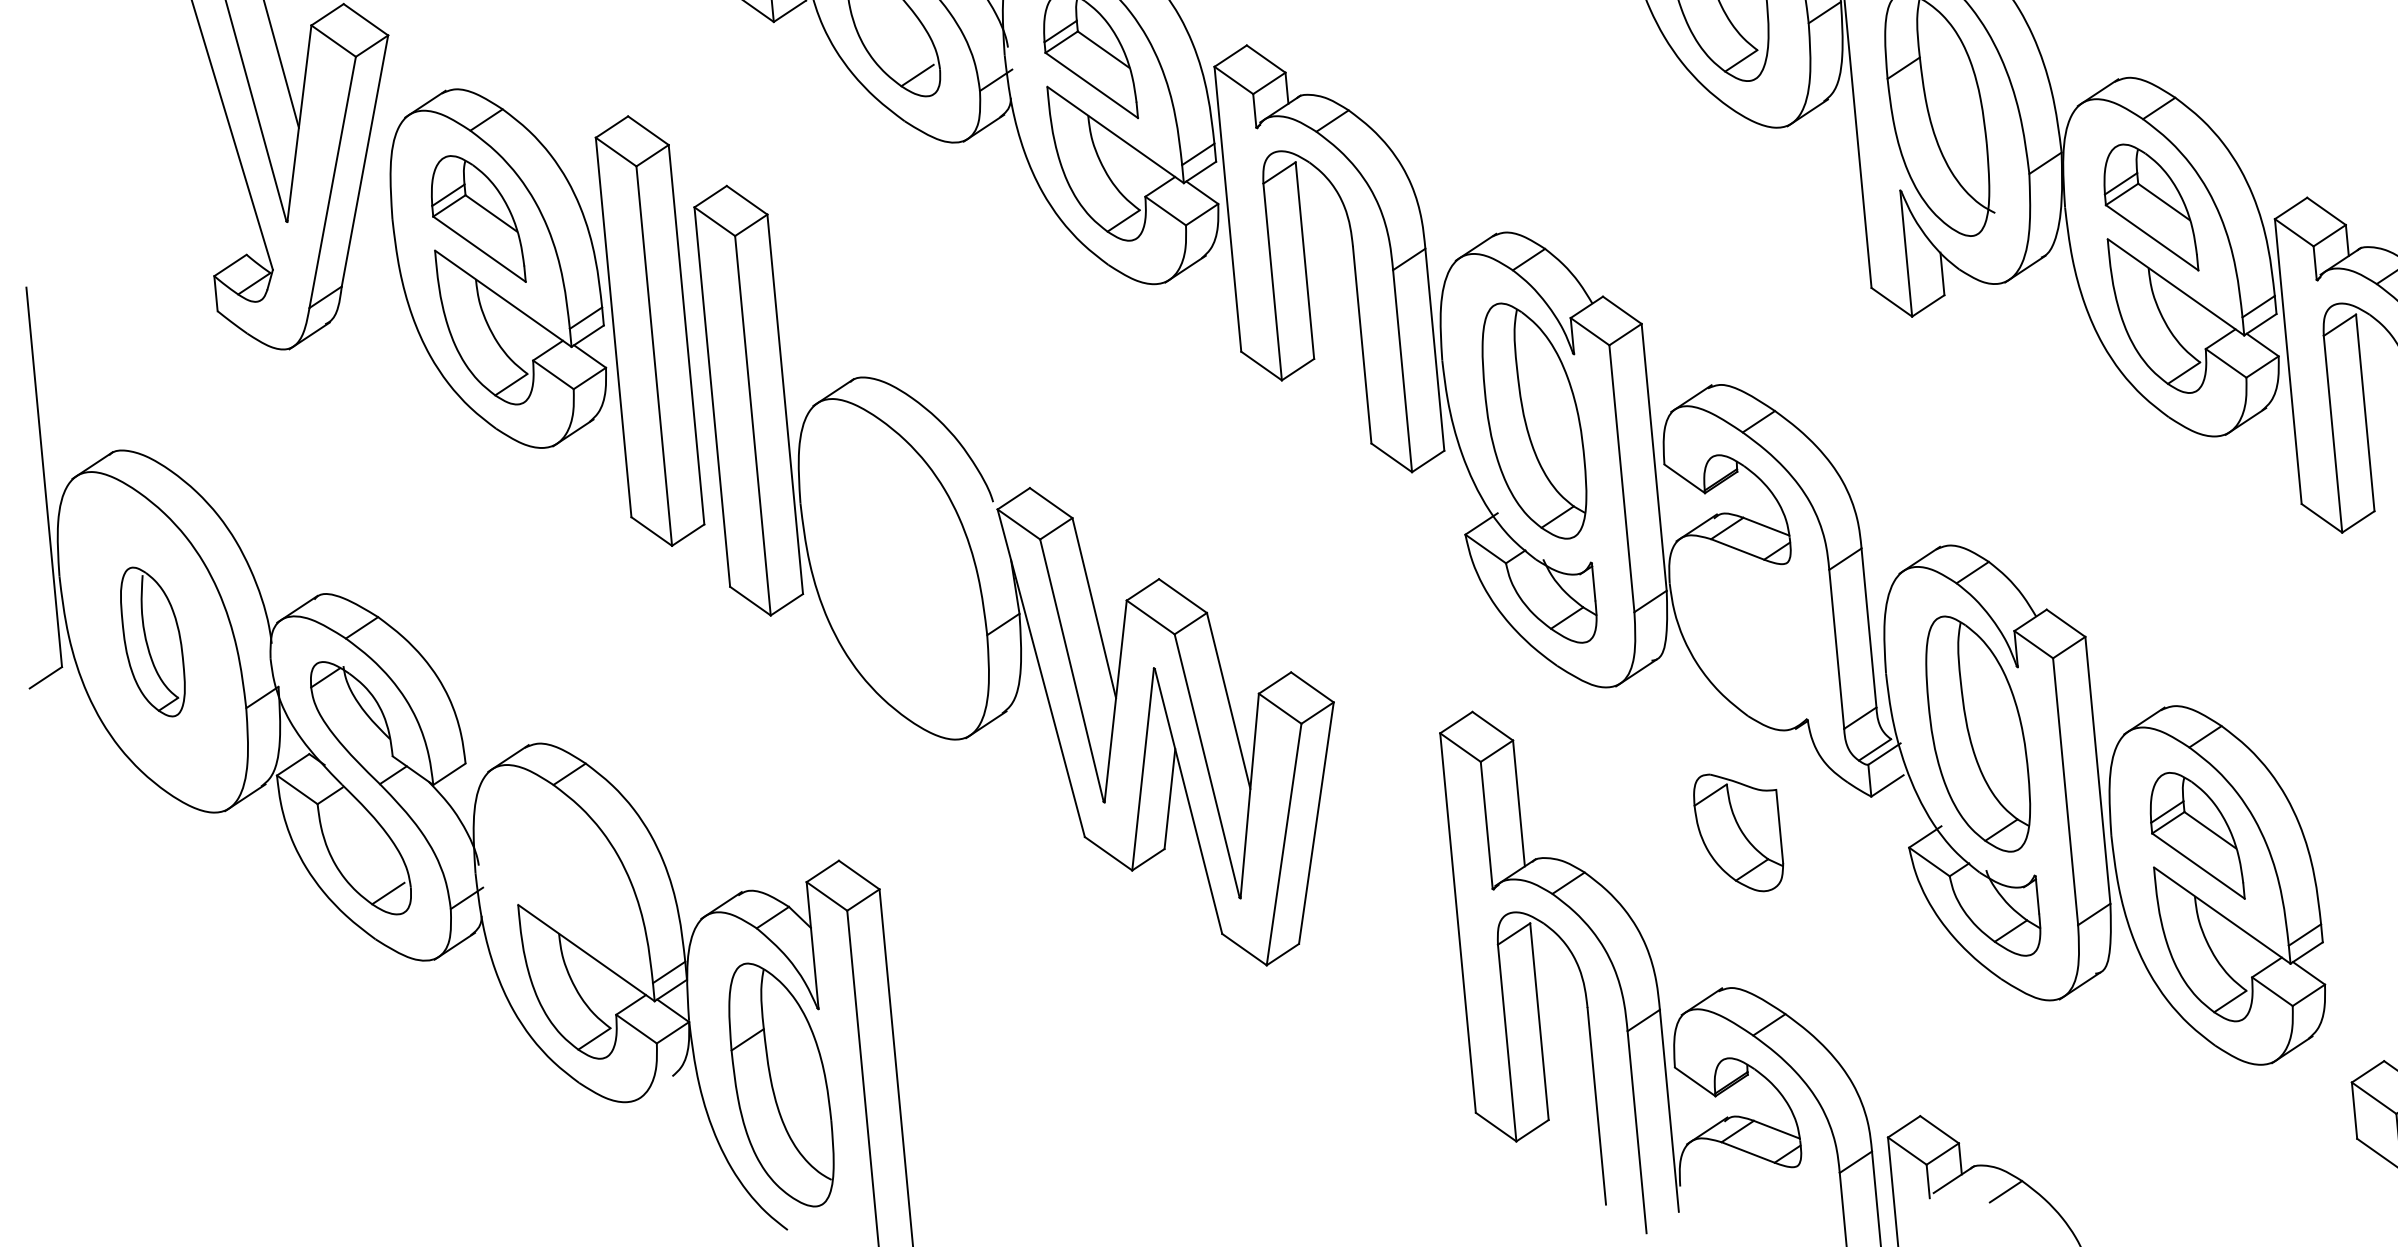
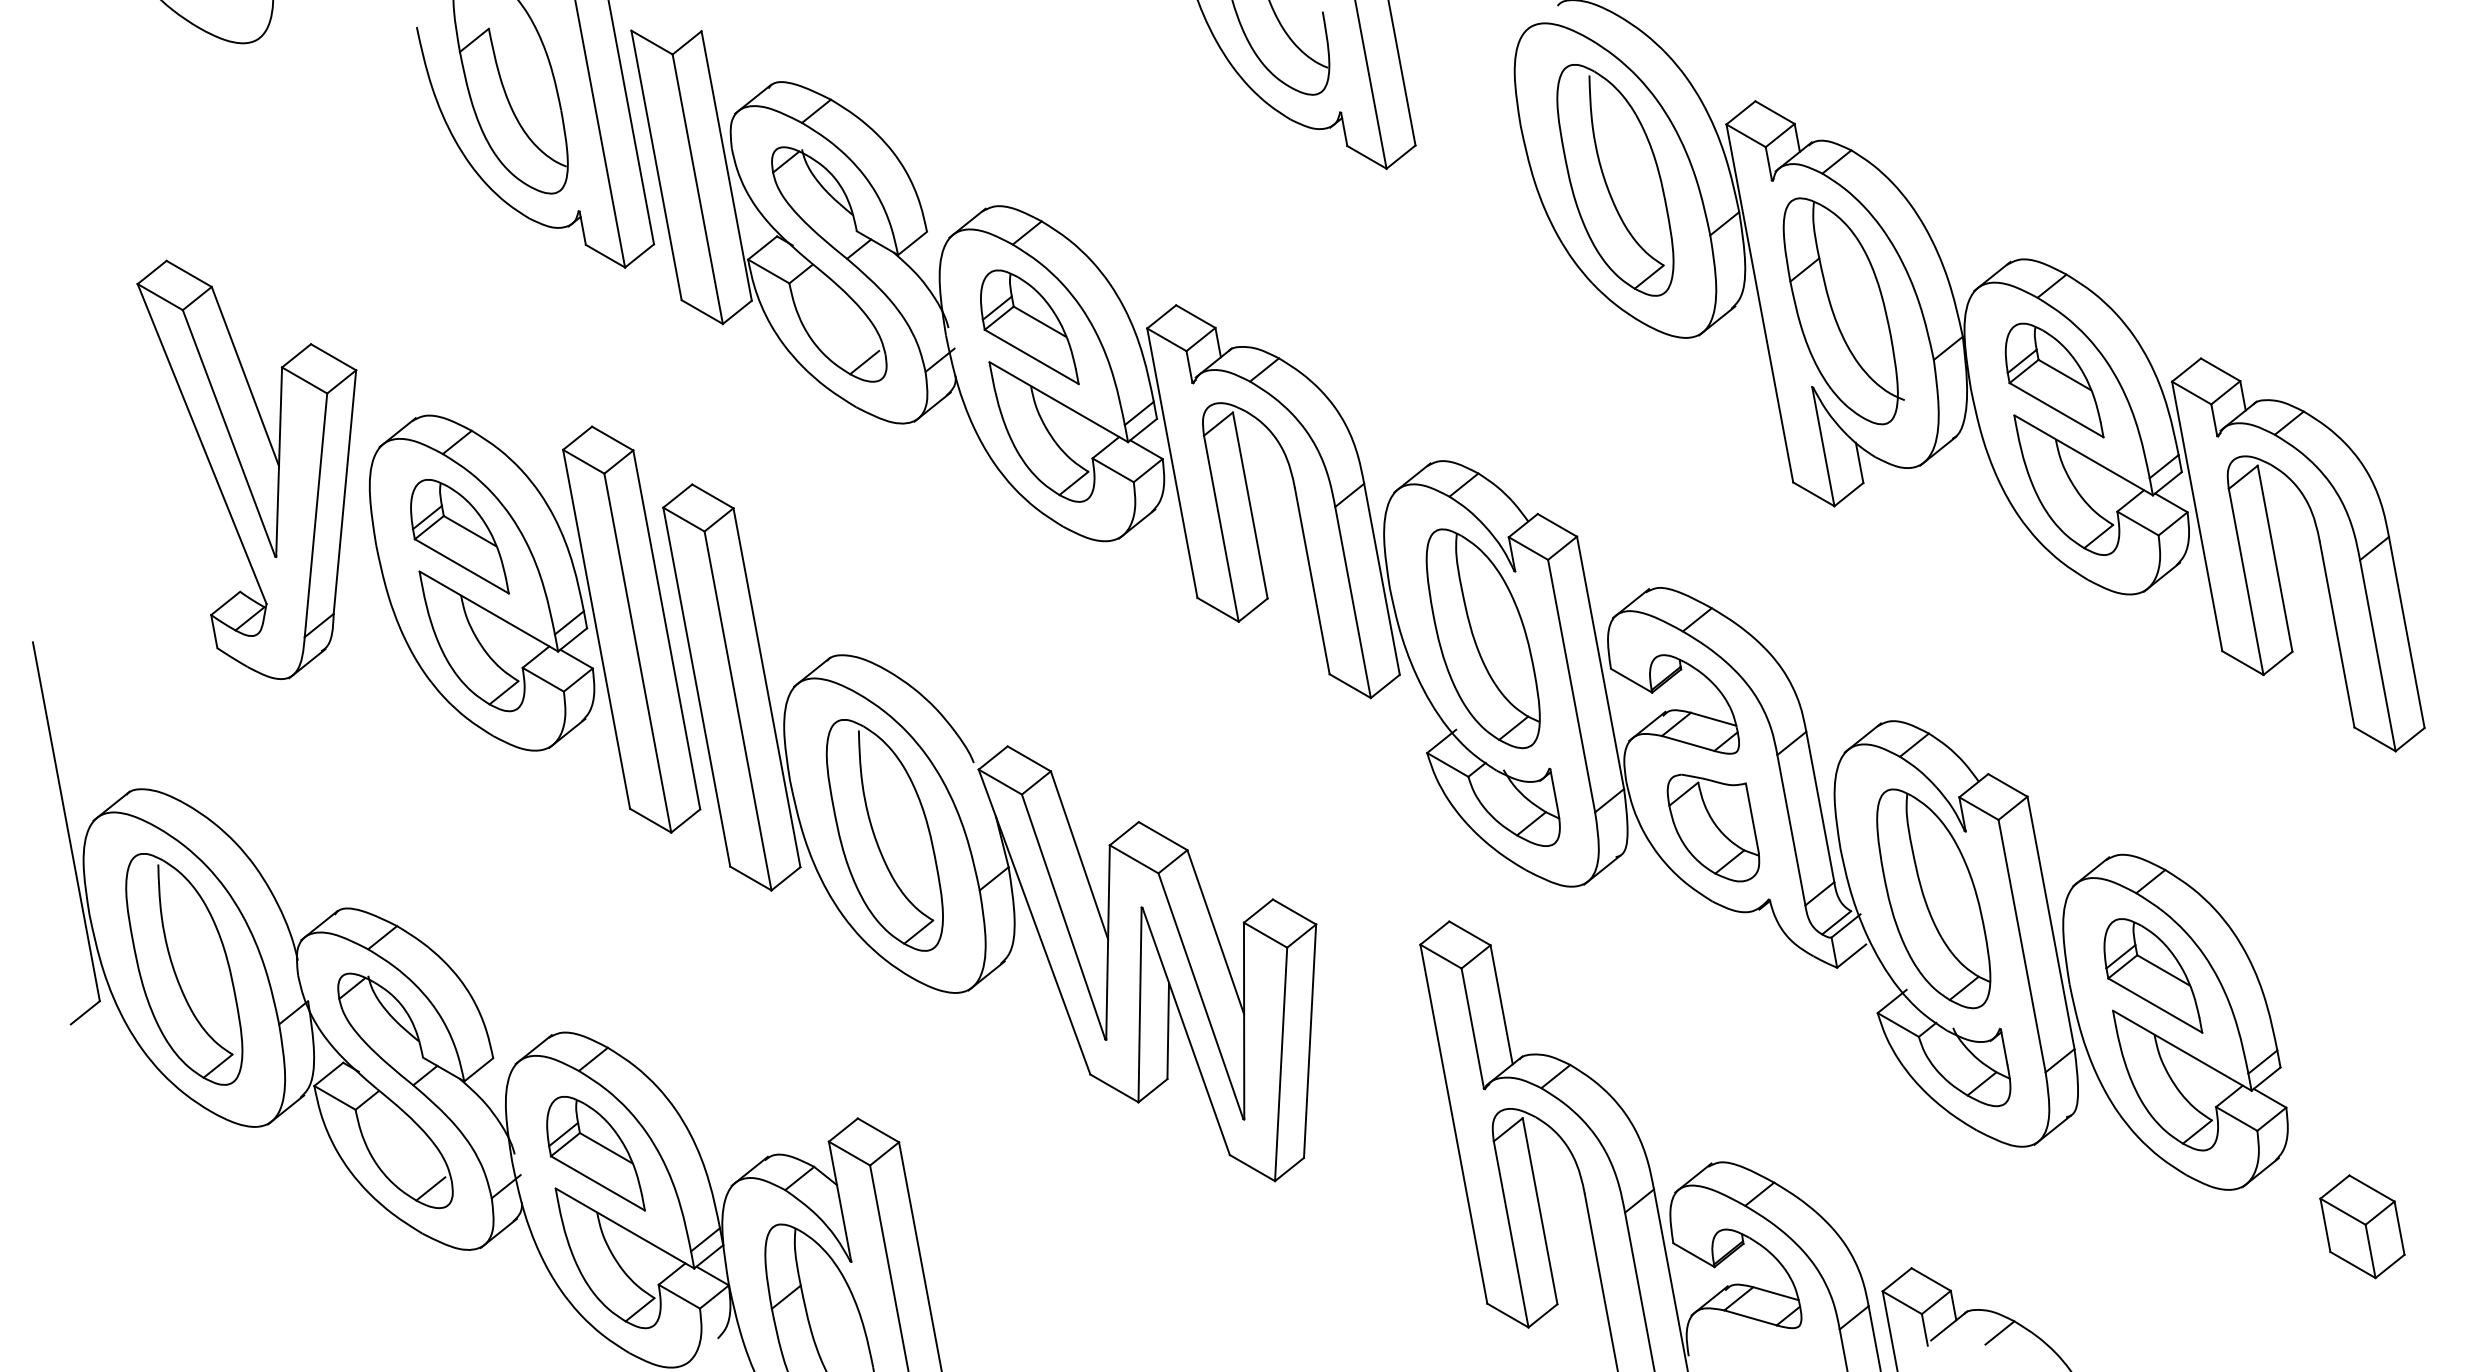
part: (893, 569) -> (884, 835), added
part: (153, 642) -> (184, 969), size x1.67
part: (1738, 832) -> (1713, 827), moved
part: (562, 872) -> (595, 1153), added

